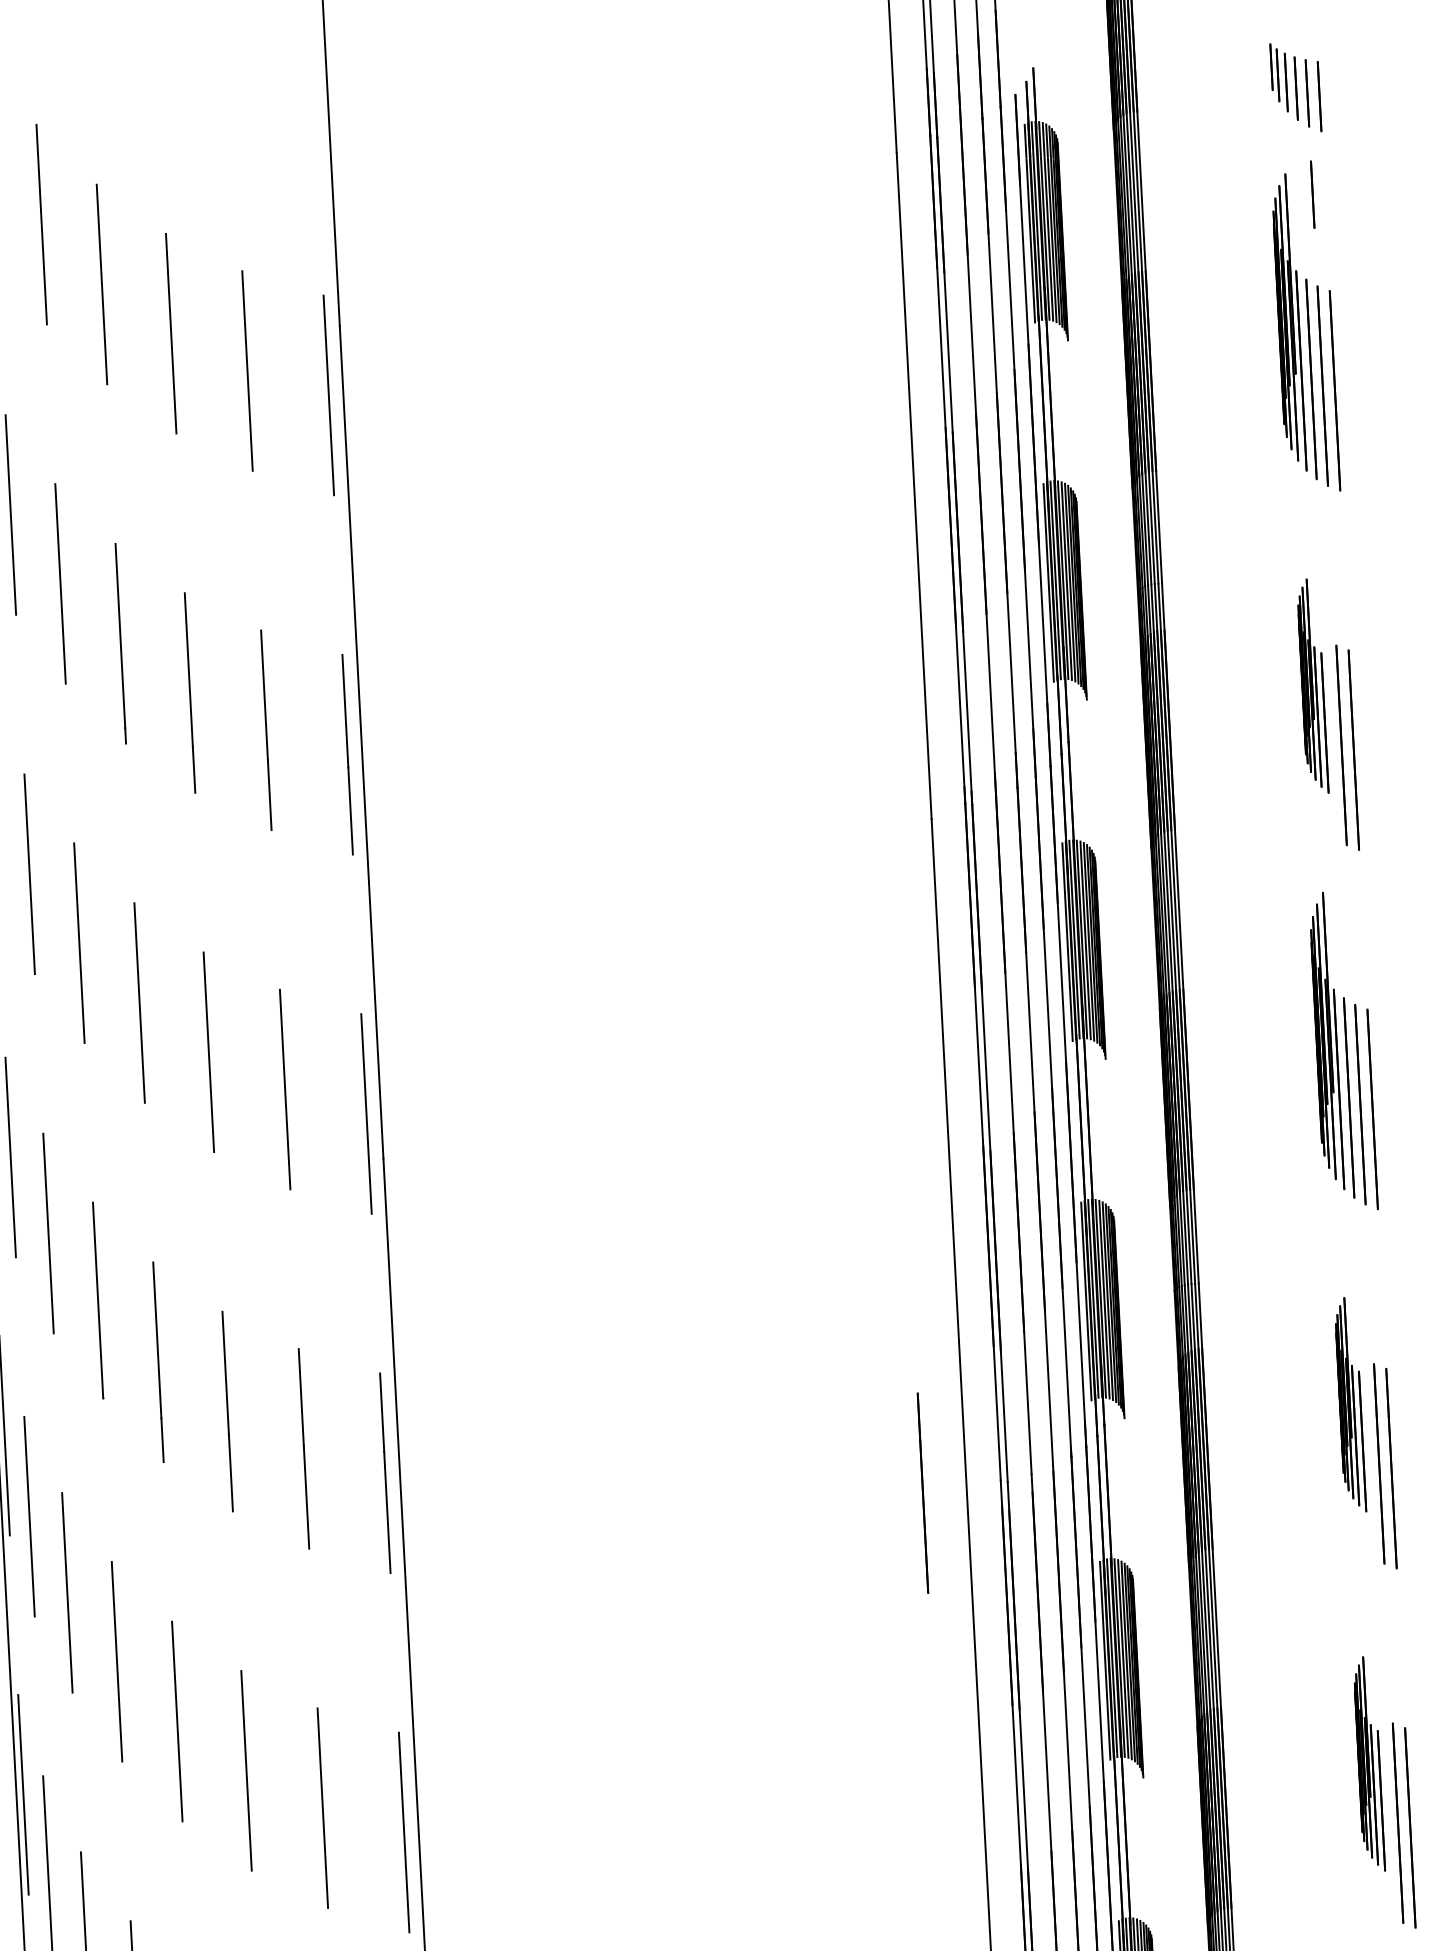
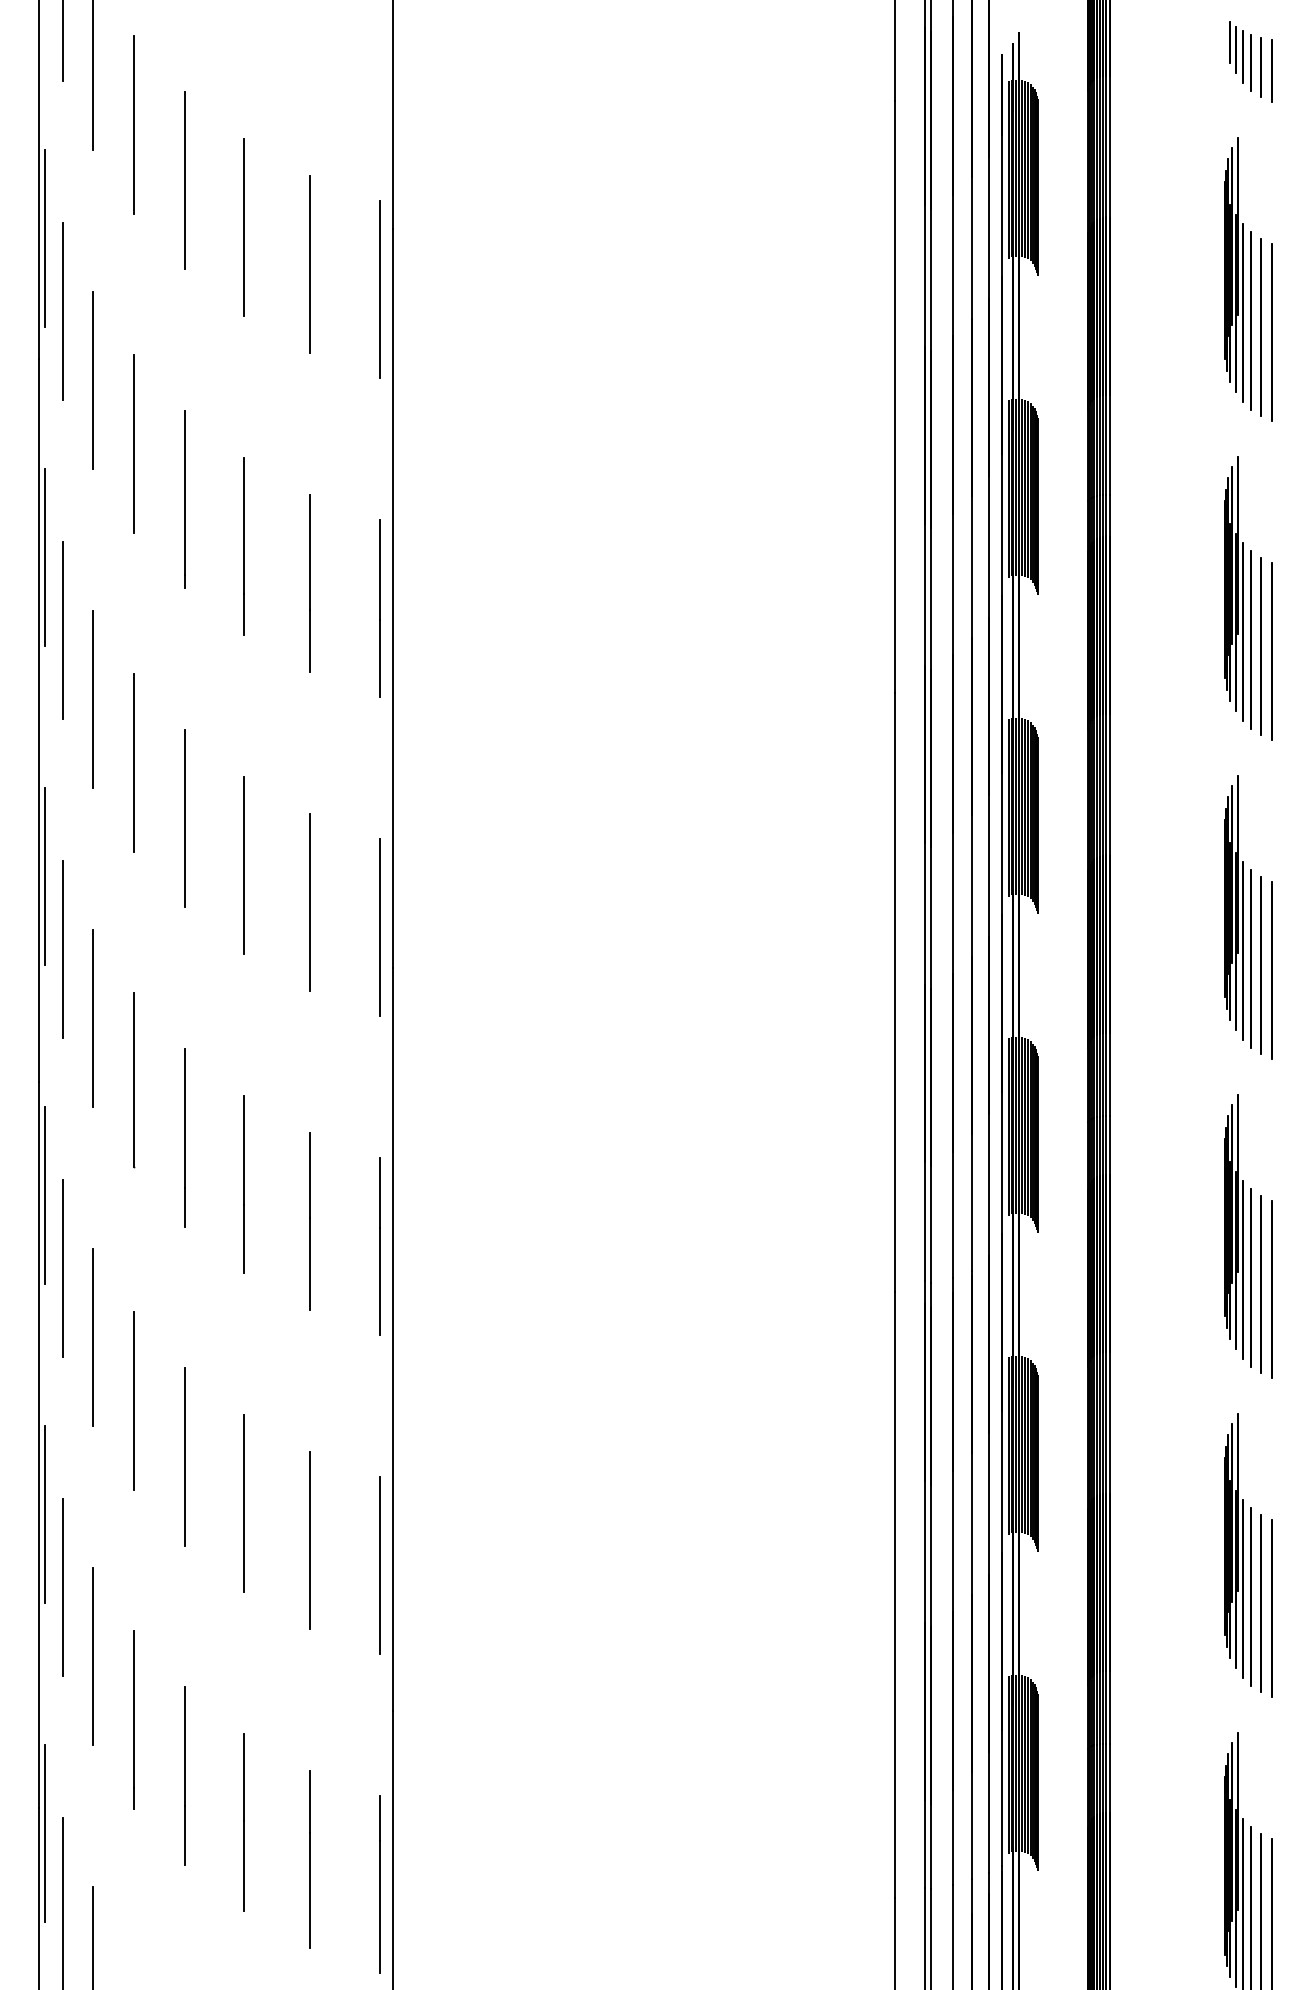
line: (1312, 194) -> (1260, 157), removed
part: (1311, 685) -> (1237, 592), size x1.43
part: (1349, 1404) -> (1237, 1230), size x1.43
line: (922, 1493) -> (855, 1289), removed
part: (1368, 1763) -> (1237, 1549), size x1.43

